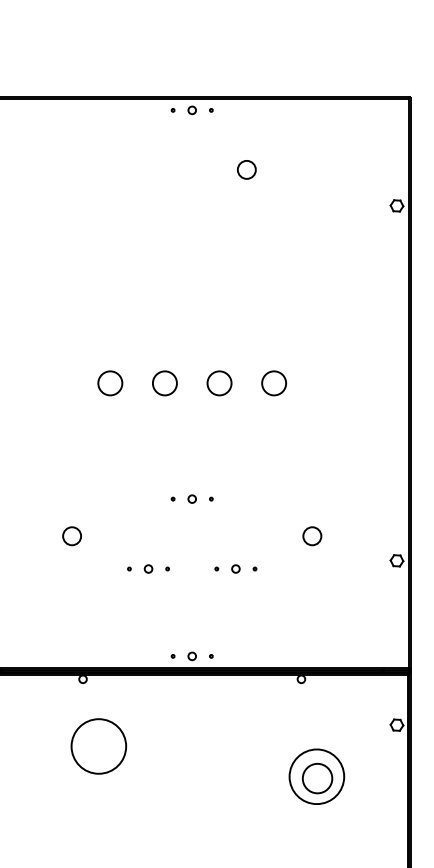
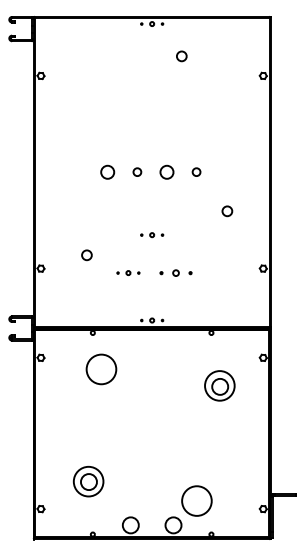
circle: (165, 381) -> (137, 171), size x0.6
circle: (273, 381) -> (196, 171), size x0.6
circle: (312, 536) -> (227, 211), moved
part: (235, 567) -> (175, 272), size x1.4

